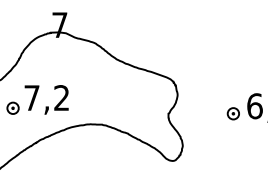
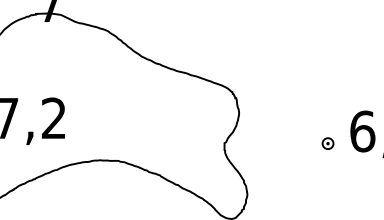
part: (232, 113) -> (326, 143), size x0.6

